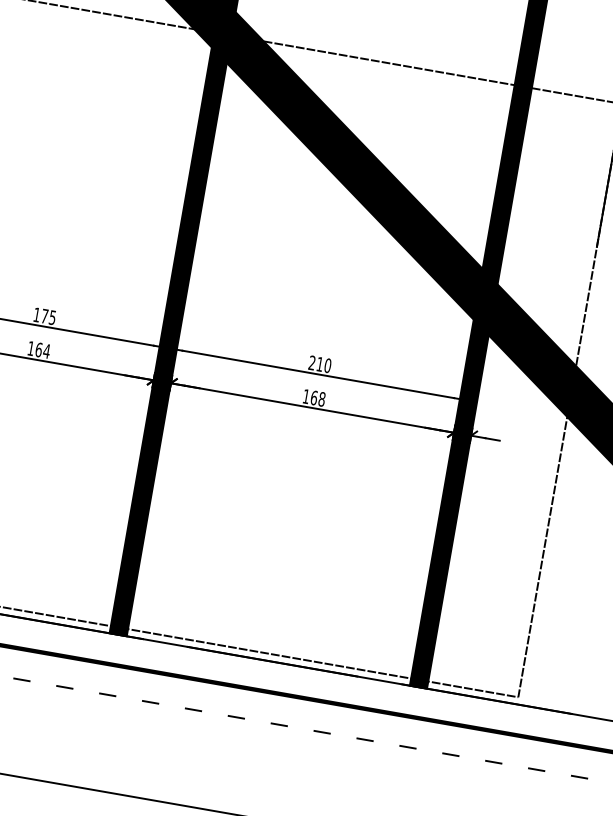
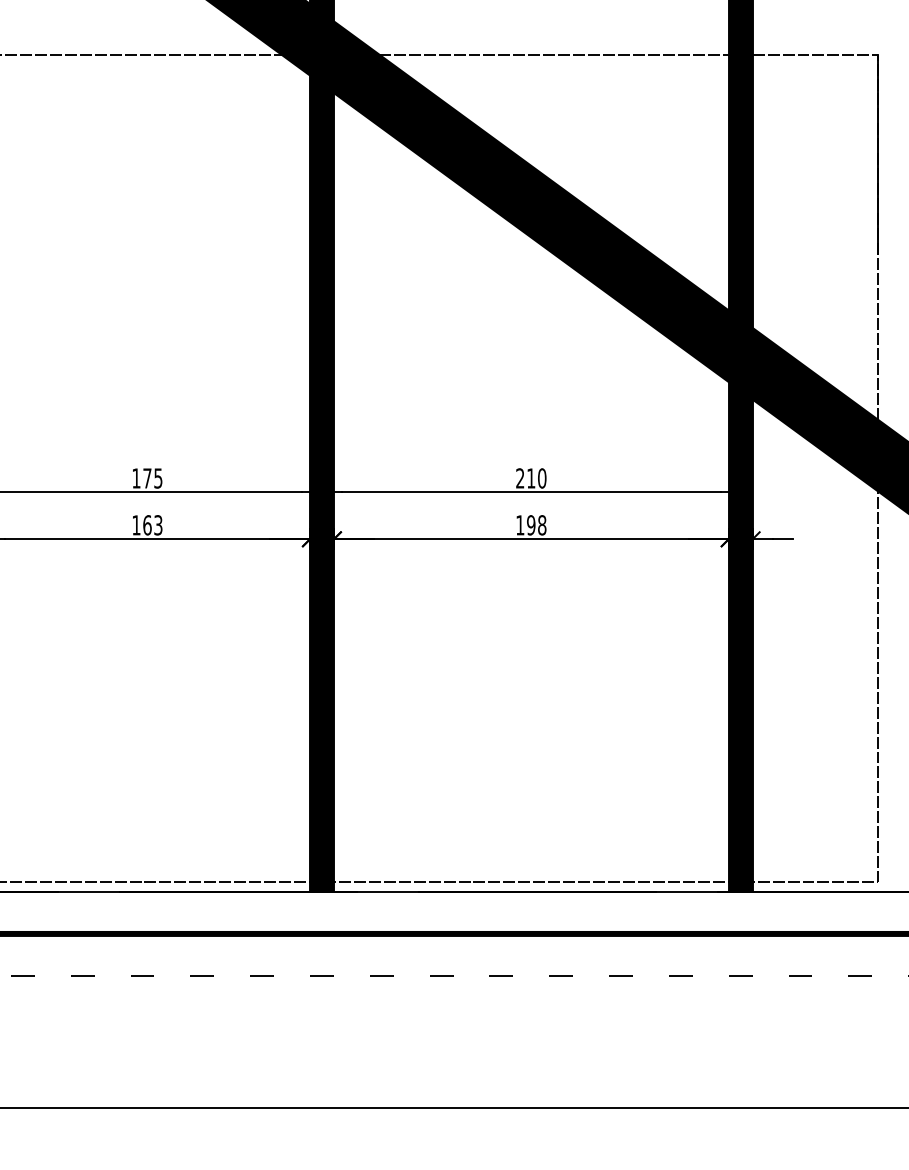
text: (46, 351) -> (157, 525), 164 -> 163
text: (314, 398) -> (531, 525), 168 -> 198

